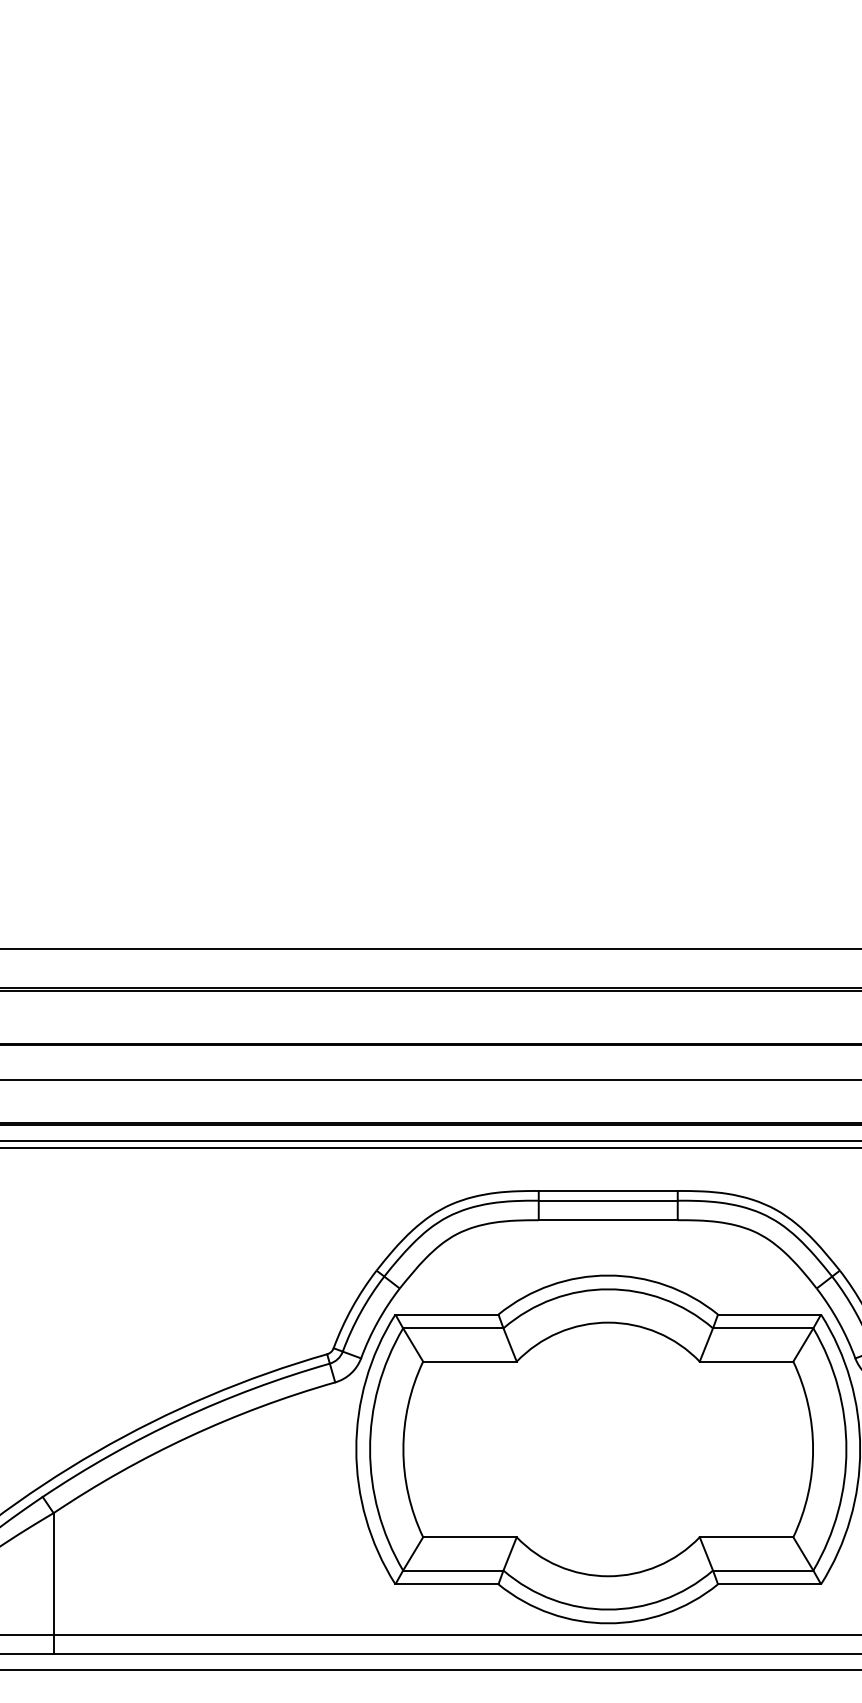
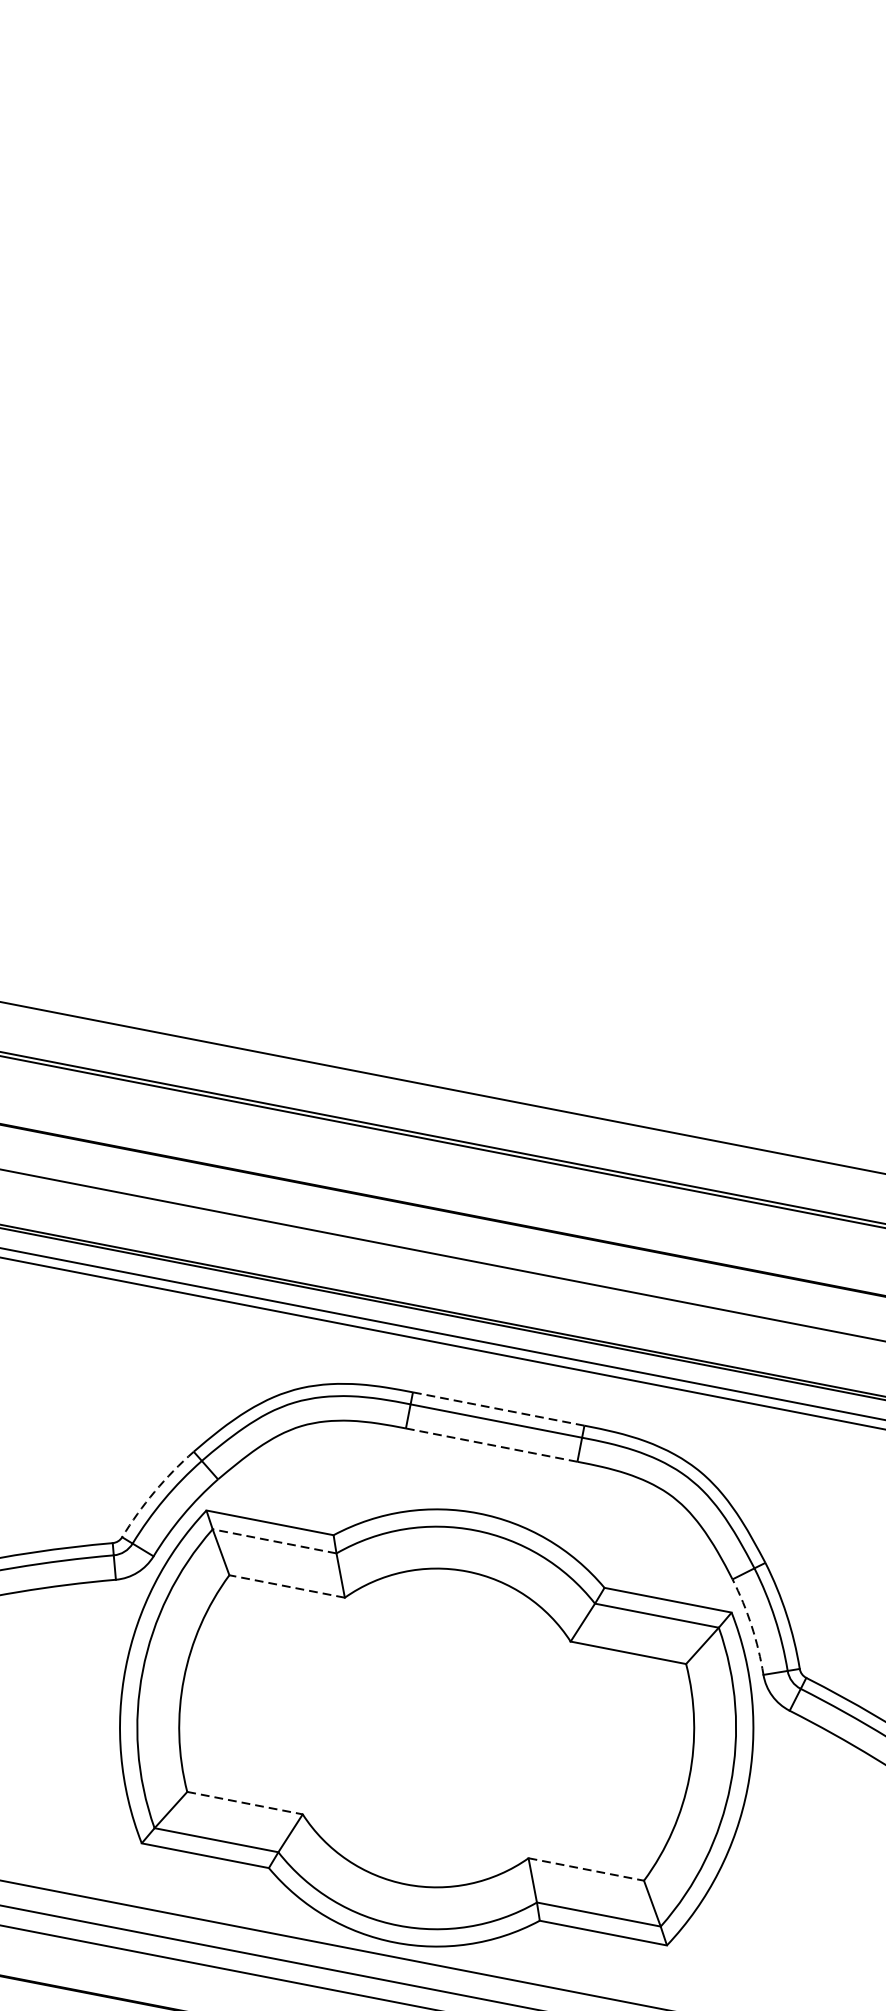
line: (608, 1190) -> (499, 1408), solid -> dashed
line: (607, 1220) -> (490, 1445), solid -> dashed
arc: (352, 1307) -> (155, 1491), solid -> dashed
arc: (838, 1321) -> (751, 1625), solid -> dashed
line: (452, 1328) -> (273, 1541), solid -> dashed
line: (469, 1361) -> (286, 1586), solid -> dashed
line: (469, 1537) -> (244, 1803), solid -> dashed
line: (746, 1537) -> (586, 1869), solid -> dashed

